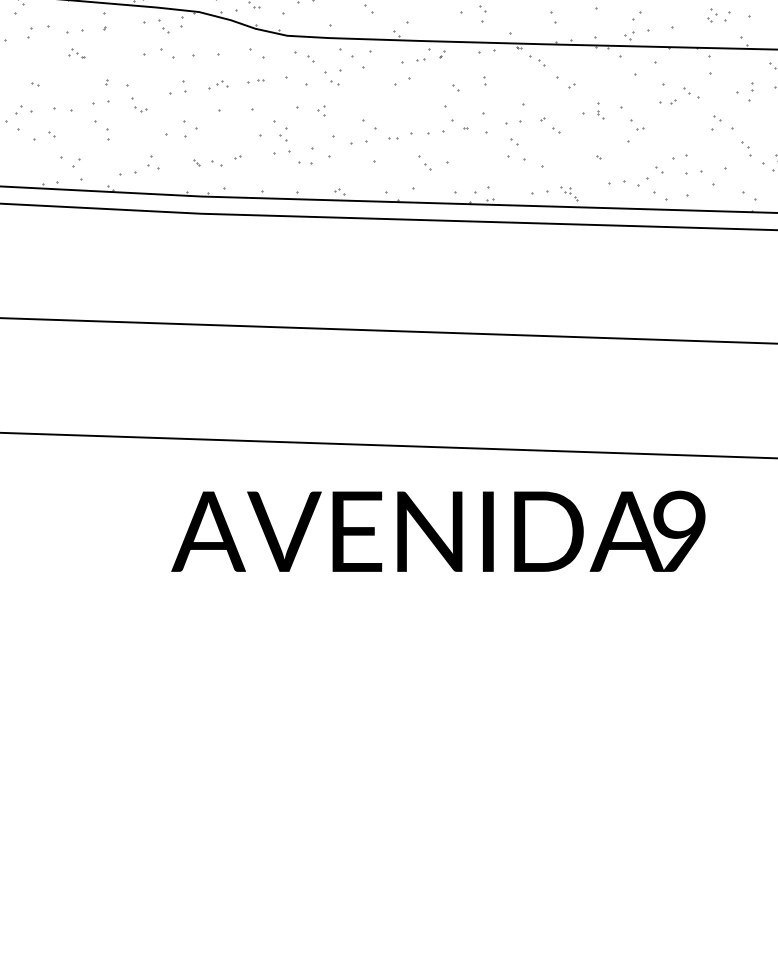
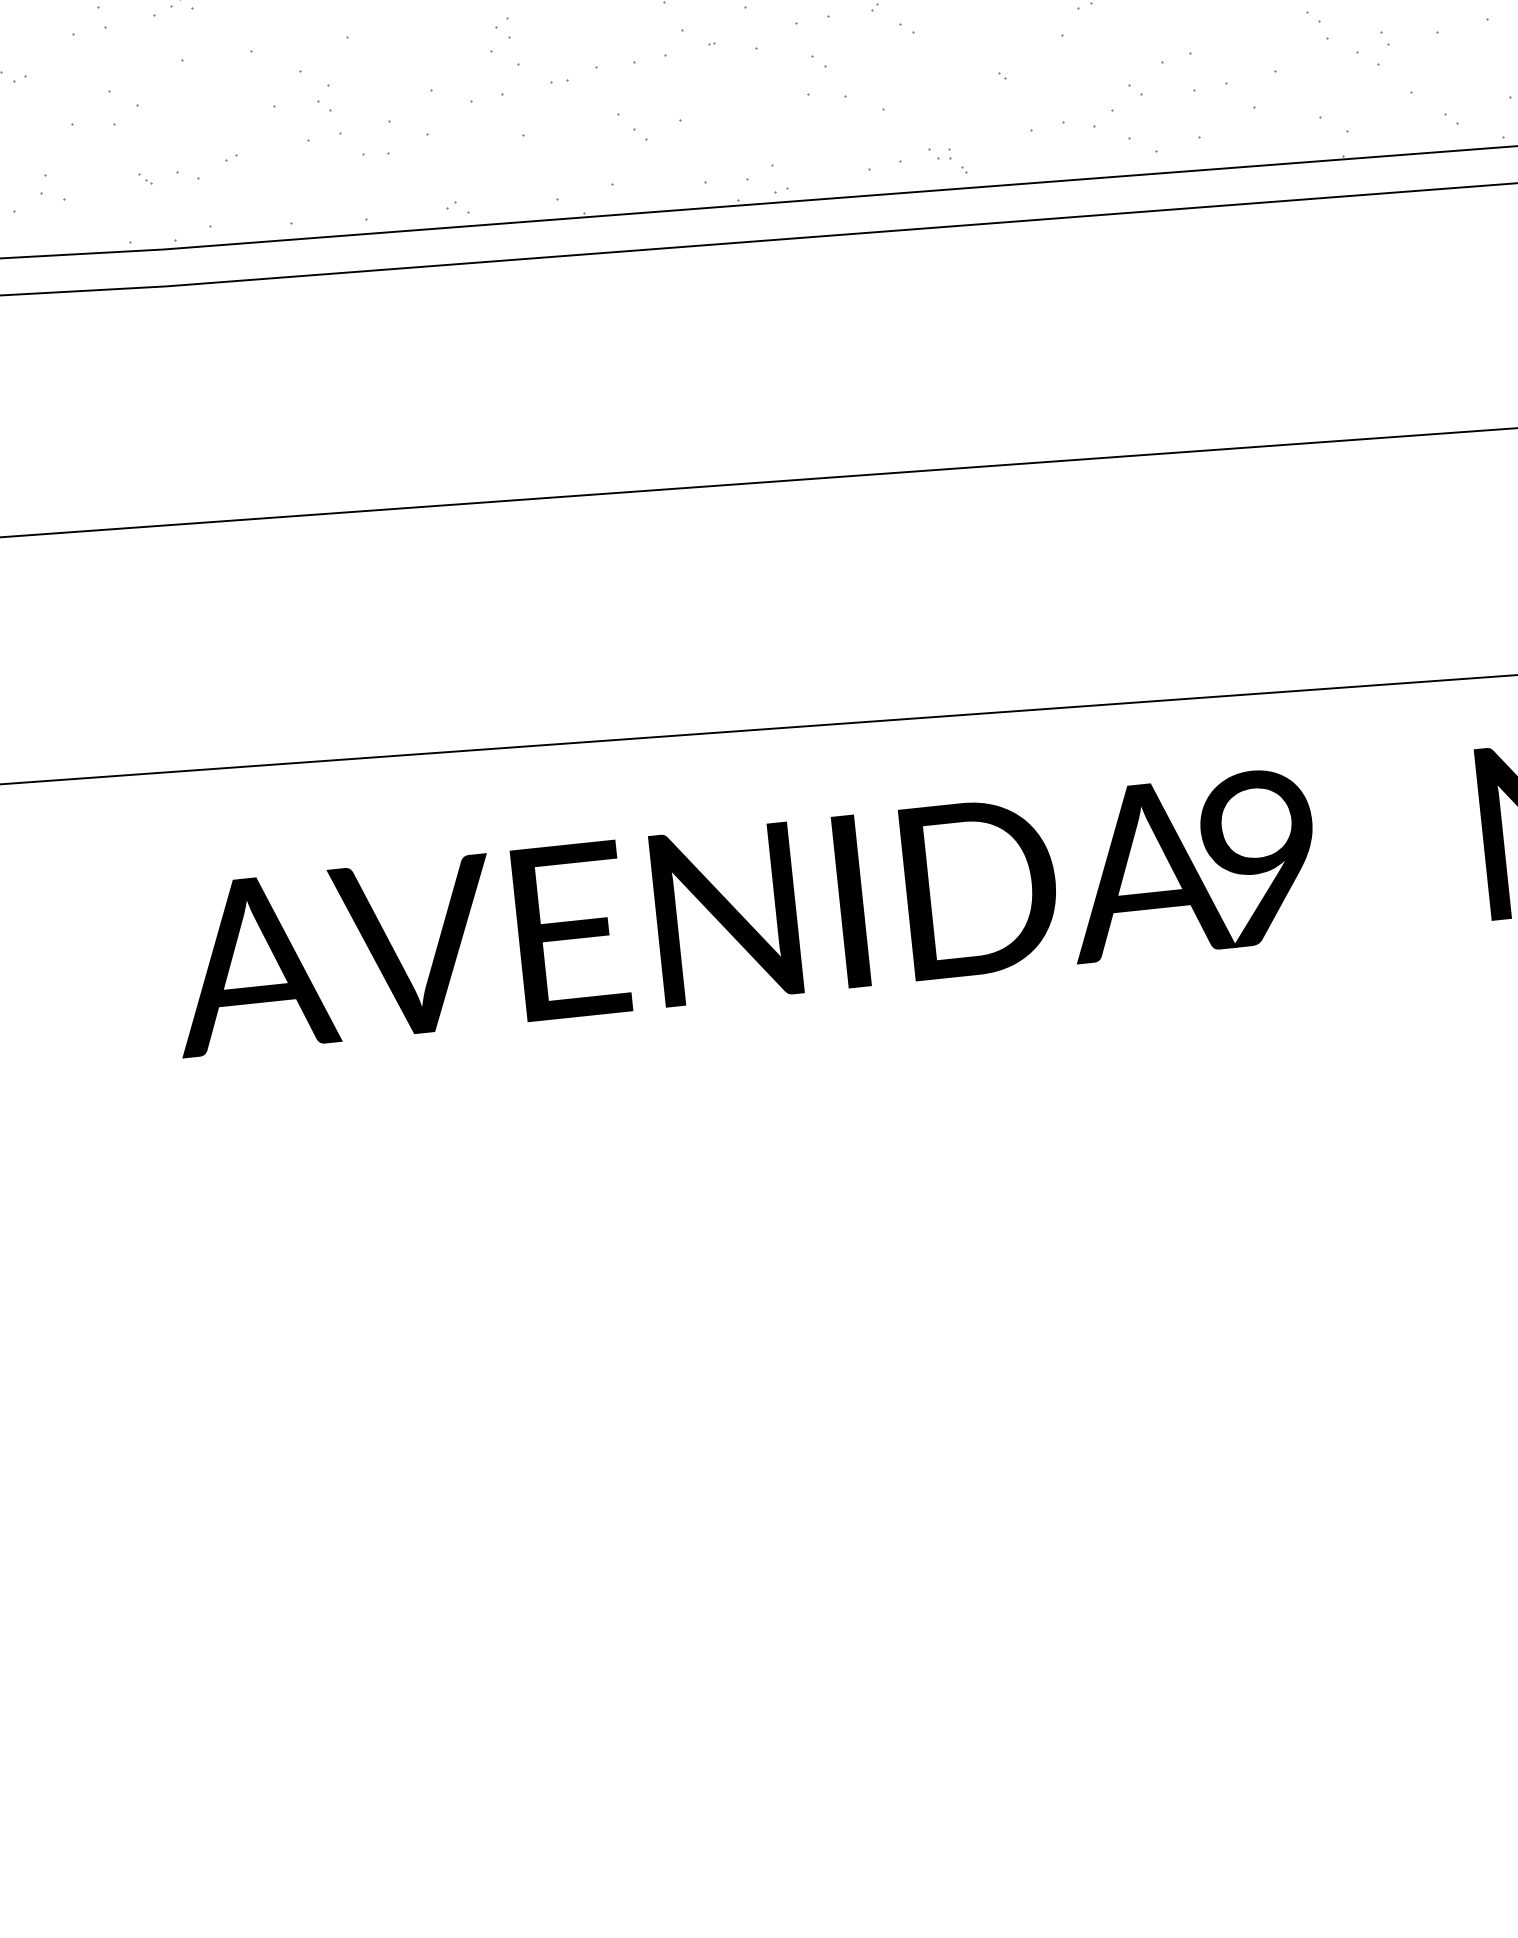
part: (321, 110) -> (502, 27), moved

